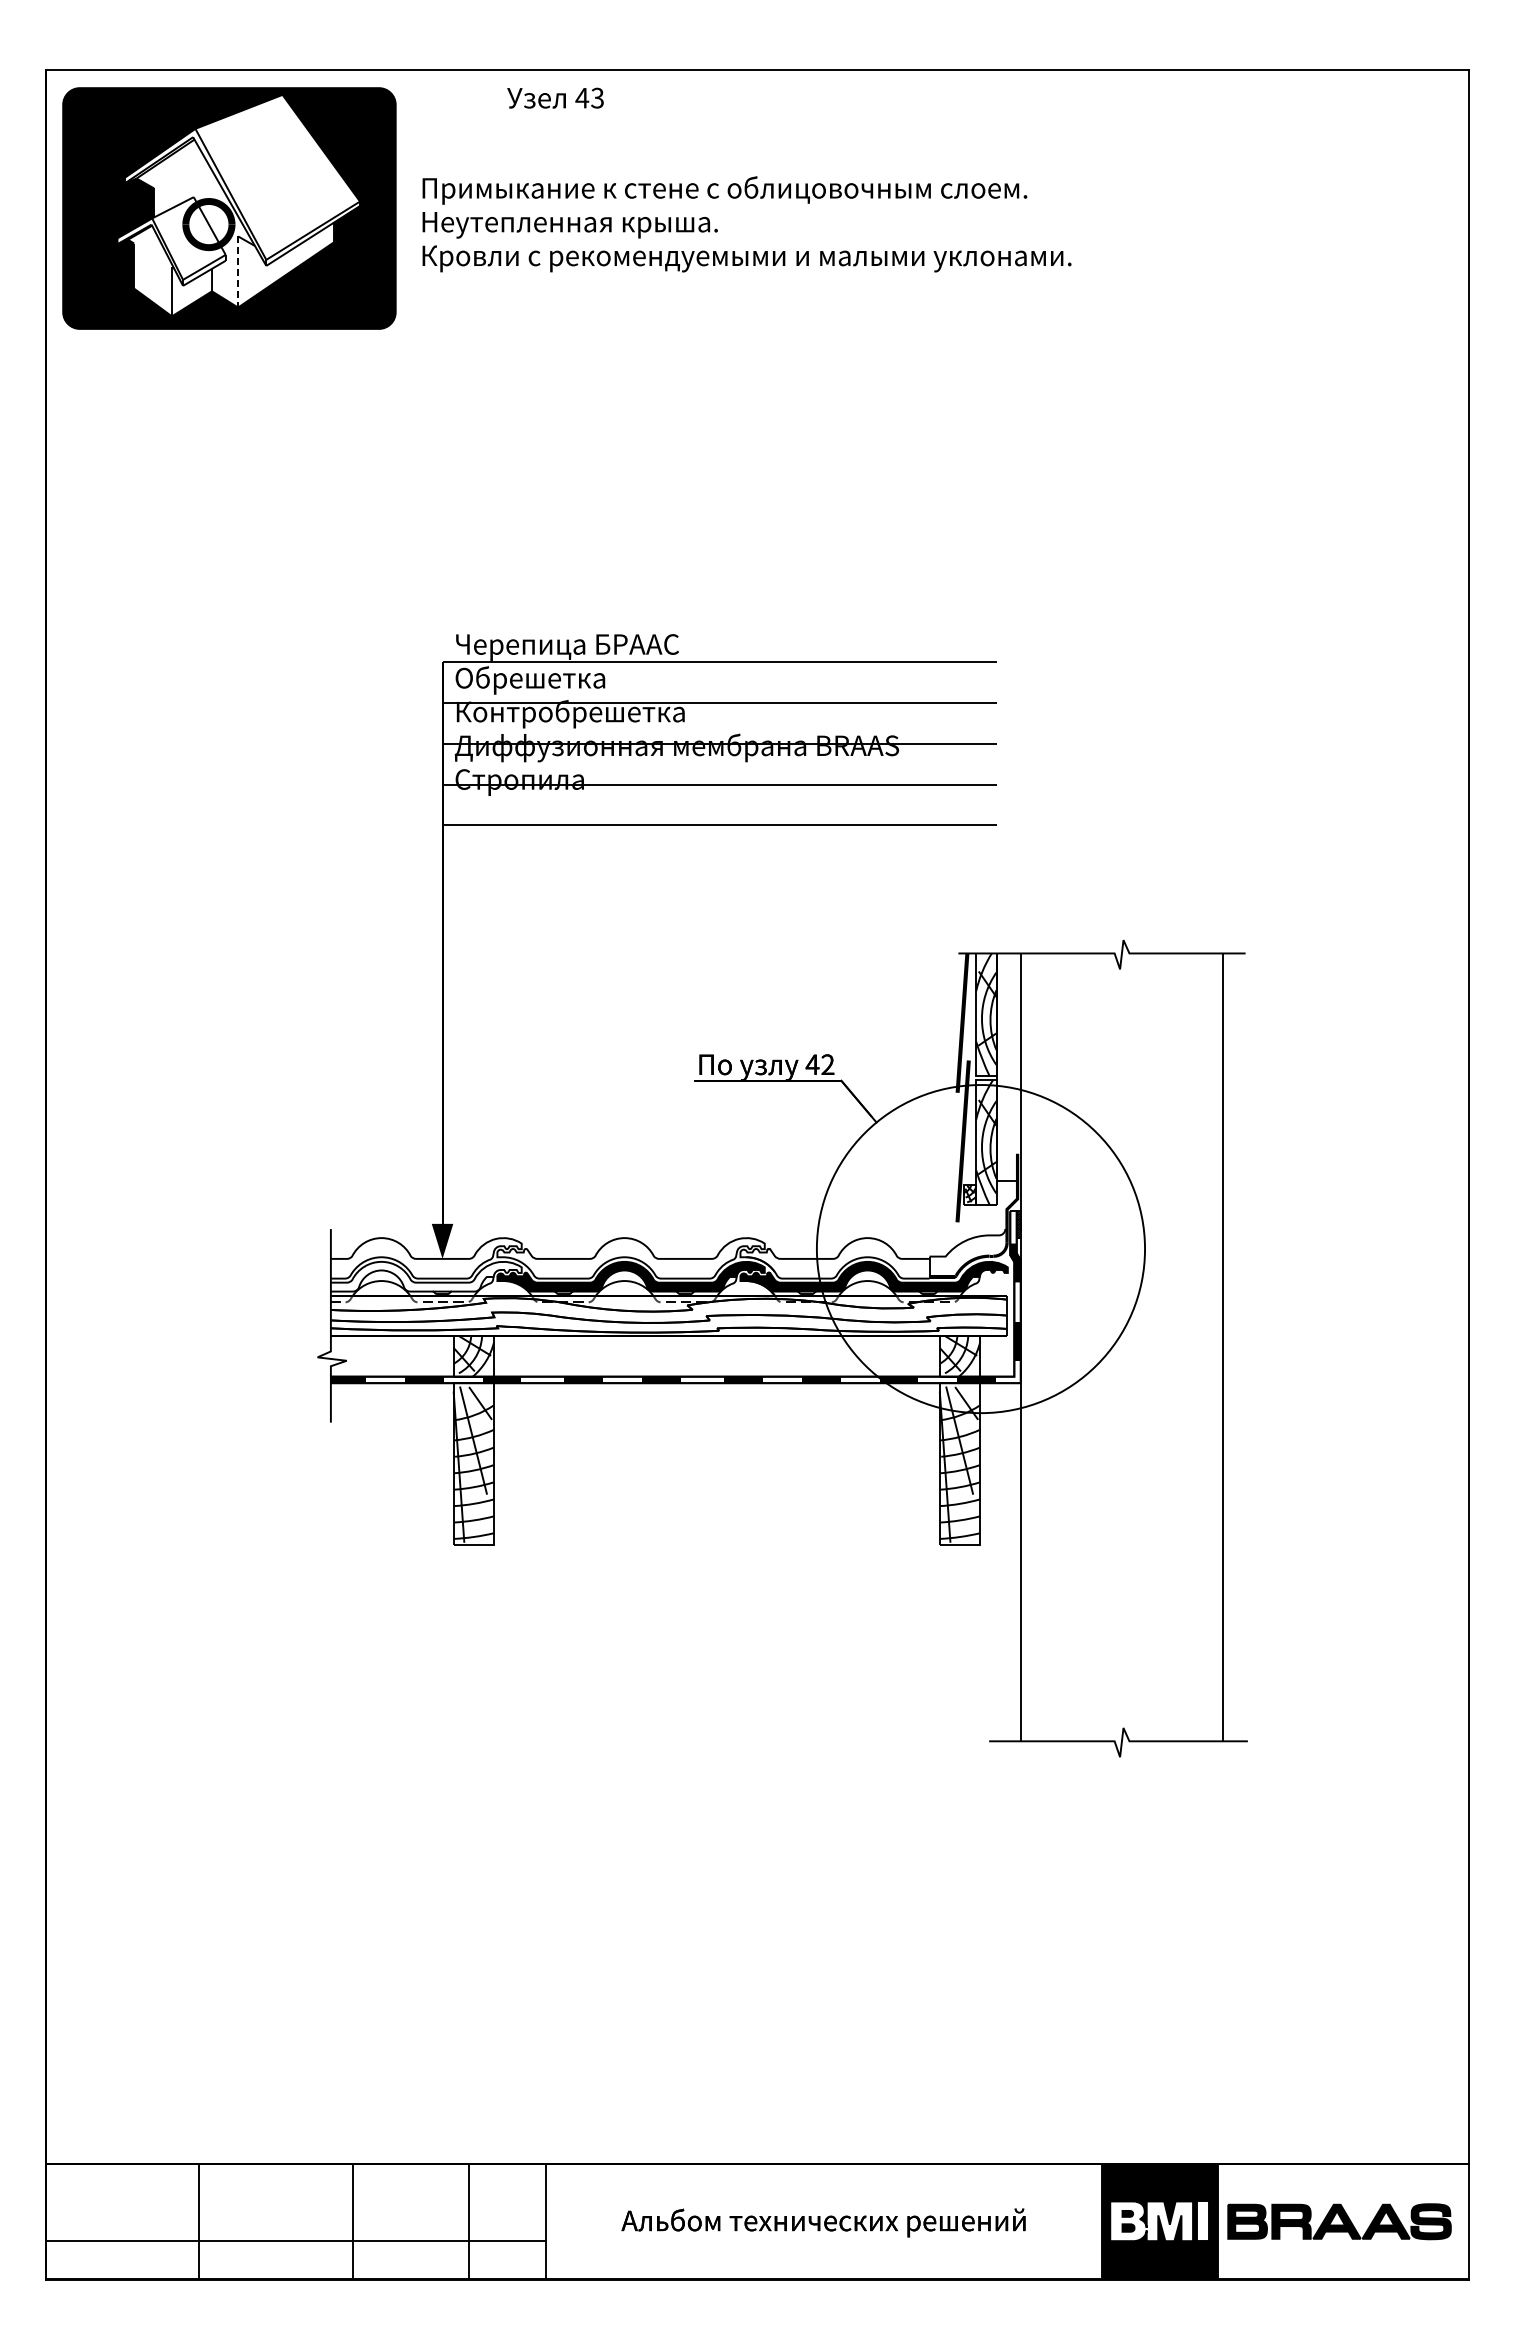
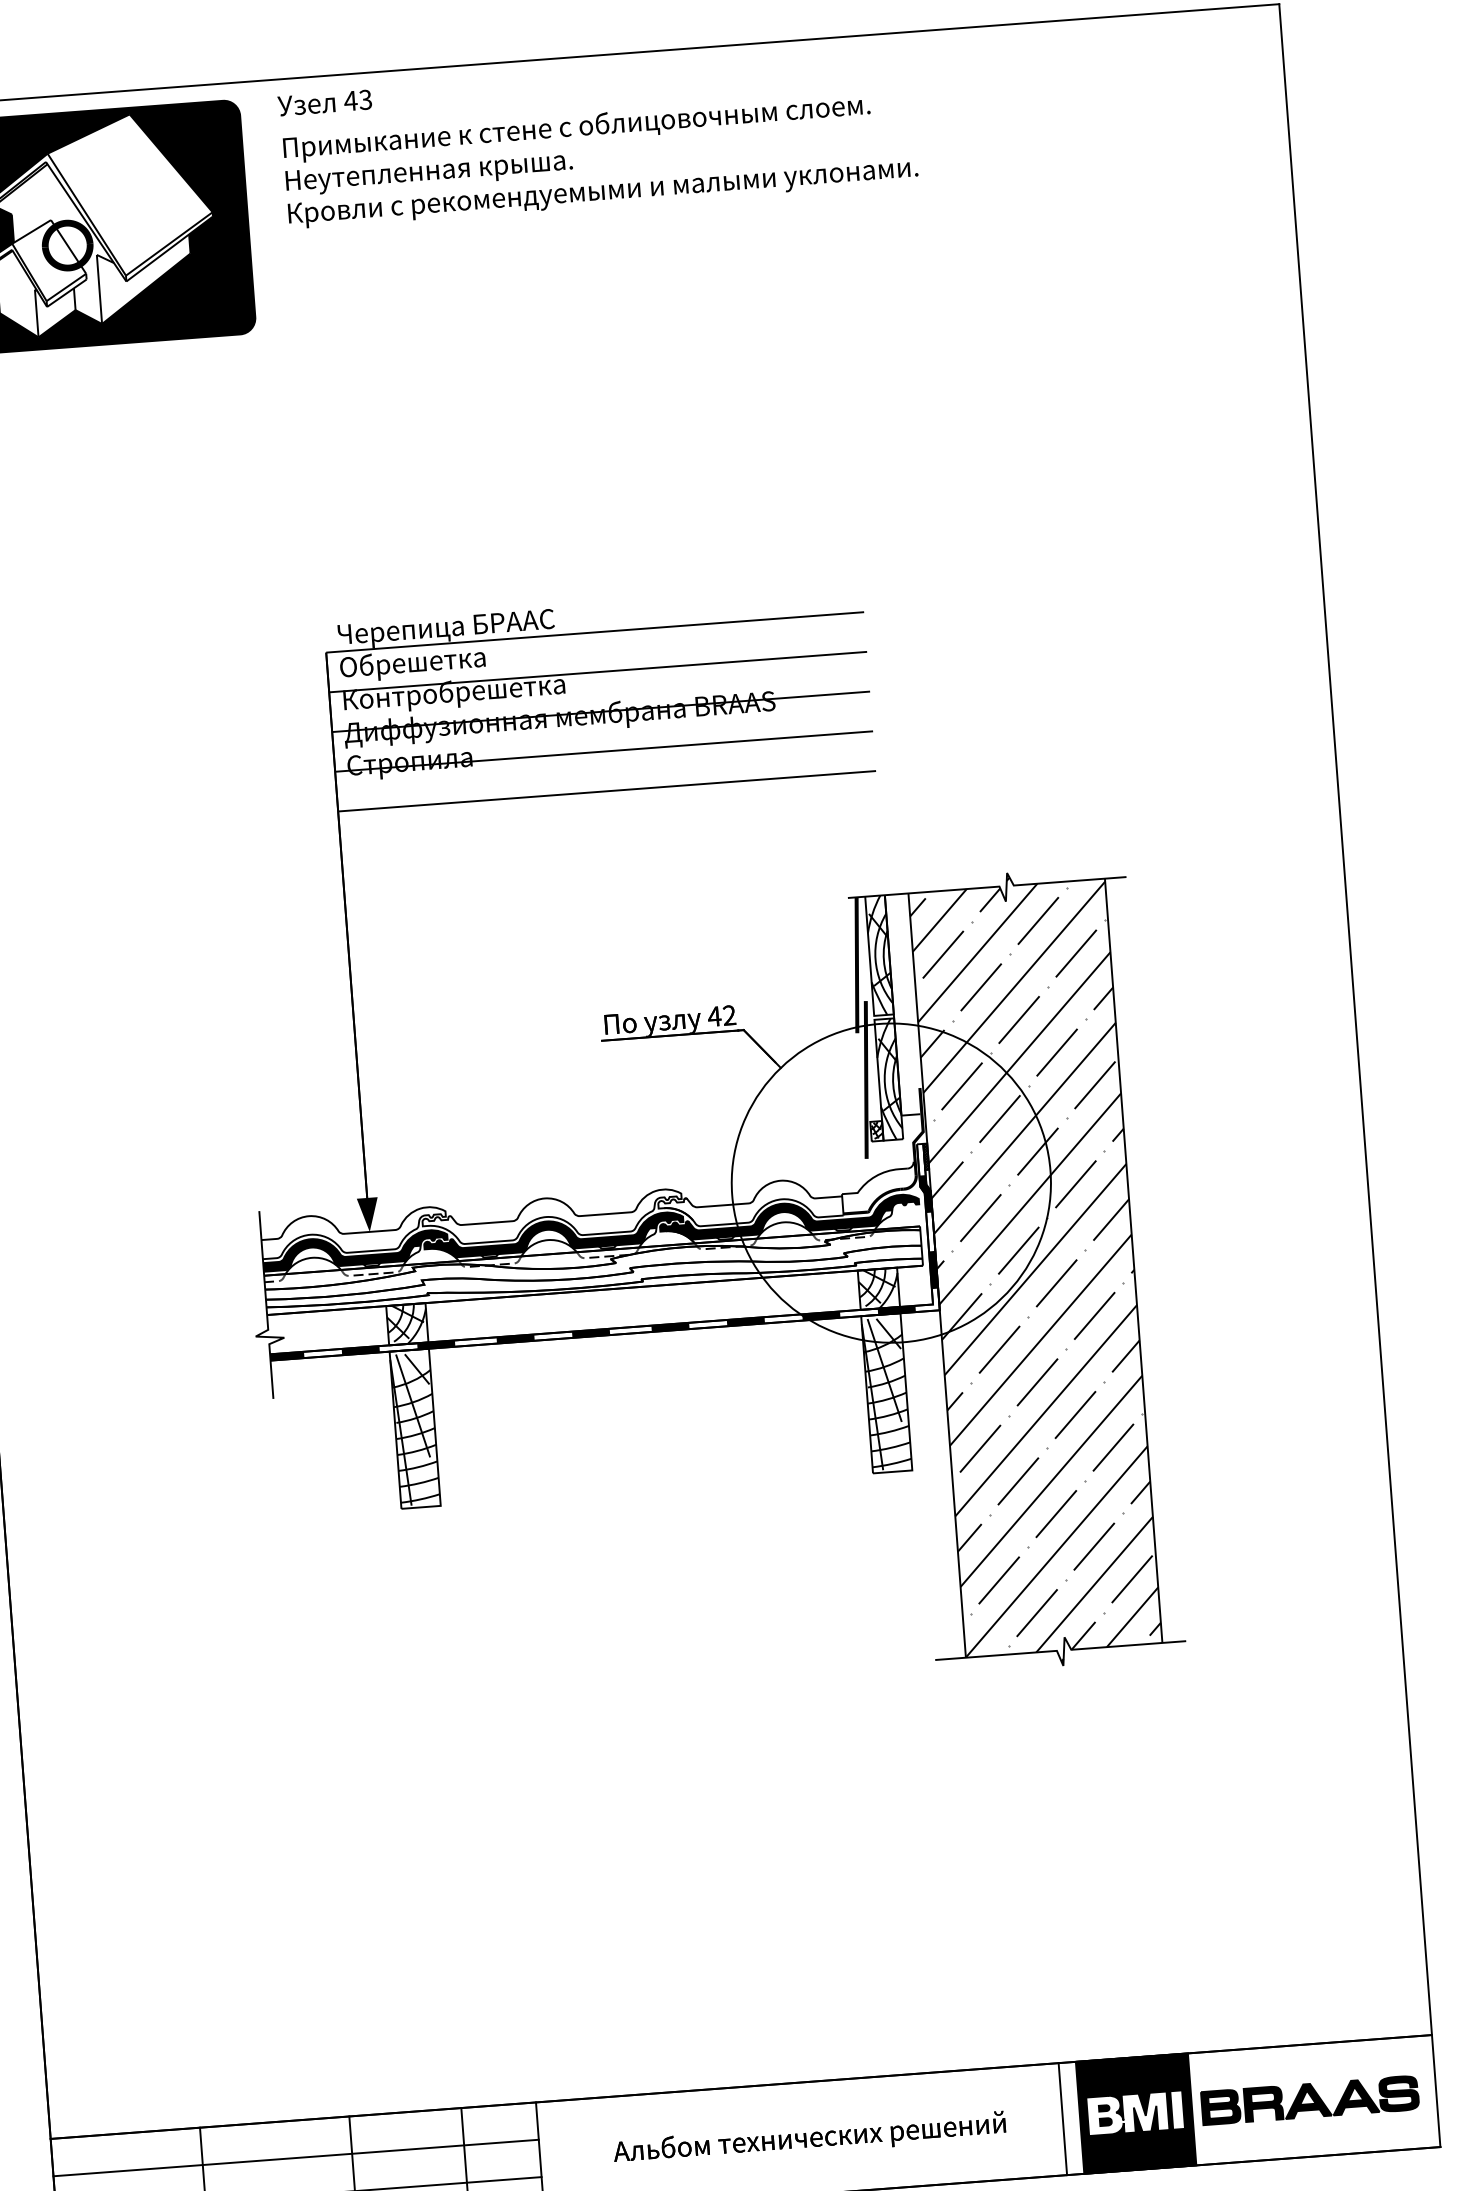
text: (555, 97) -> (324, 102), moved
text: (746, 224) -> (600, 159), moved
line: (238, 272) -> (99, 289), dashed -> solid
fill: (425, 1276) -> (354, 1250), added
hatch: (1121, 1348) -> (1034, 1269), added
line: (295, 2202) -> (295, 2158), added
line: (1084, 2221) -> (1062, 2118), added

